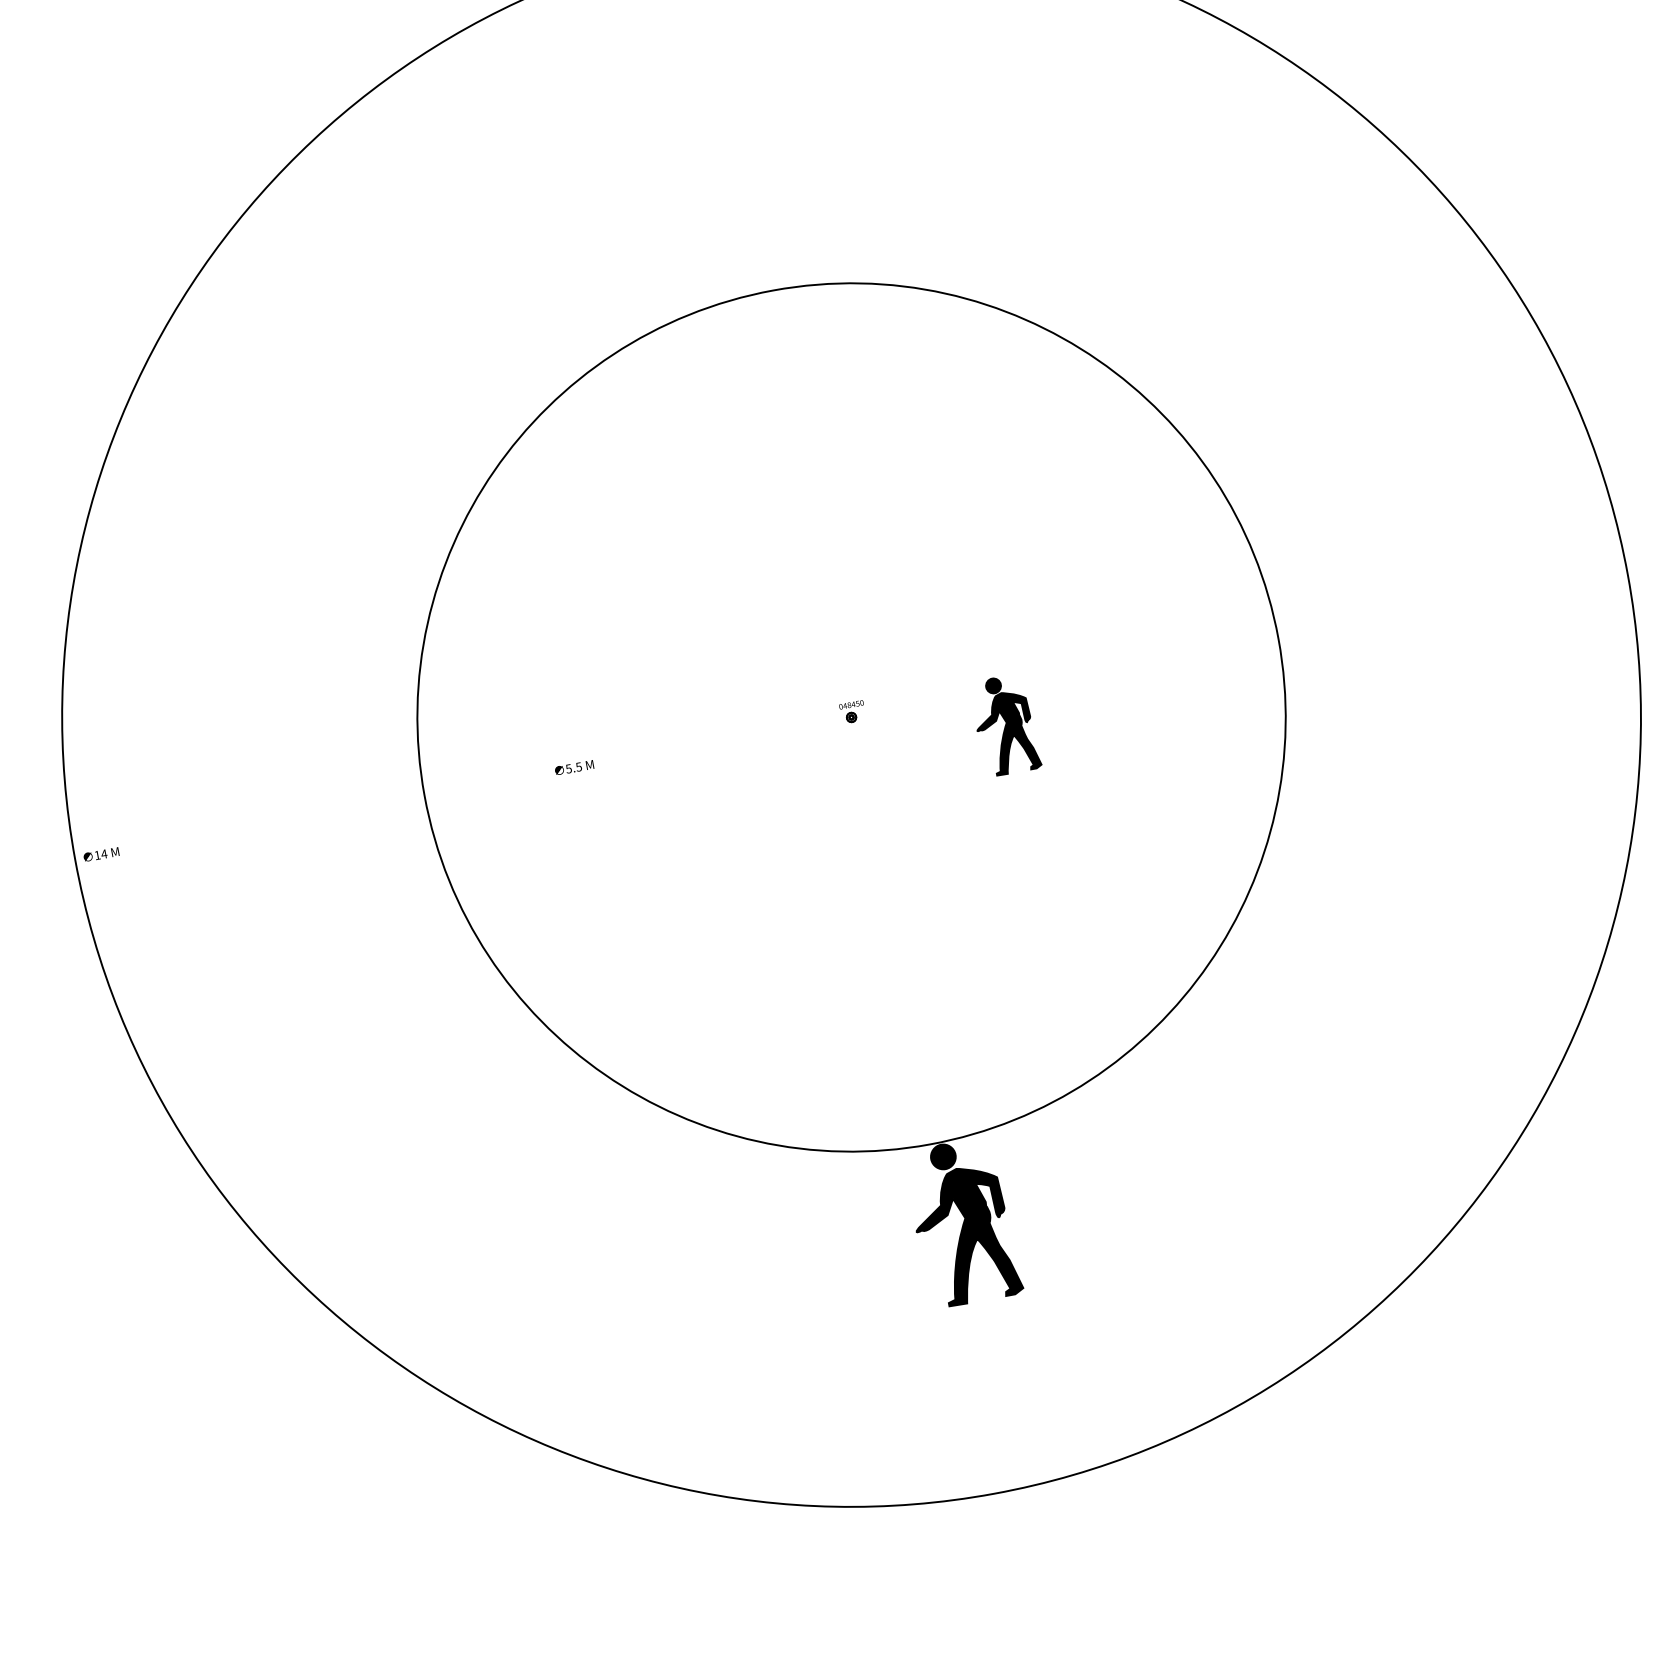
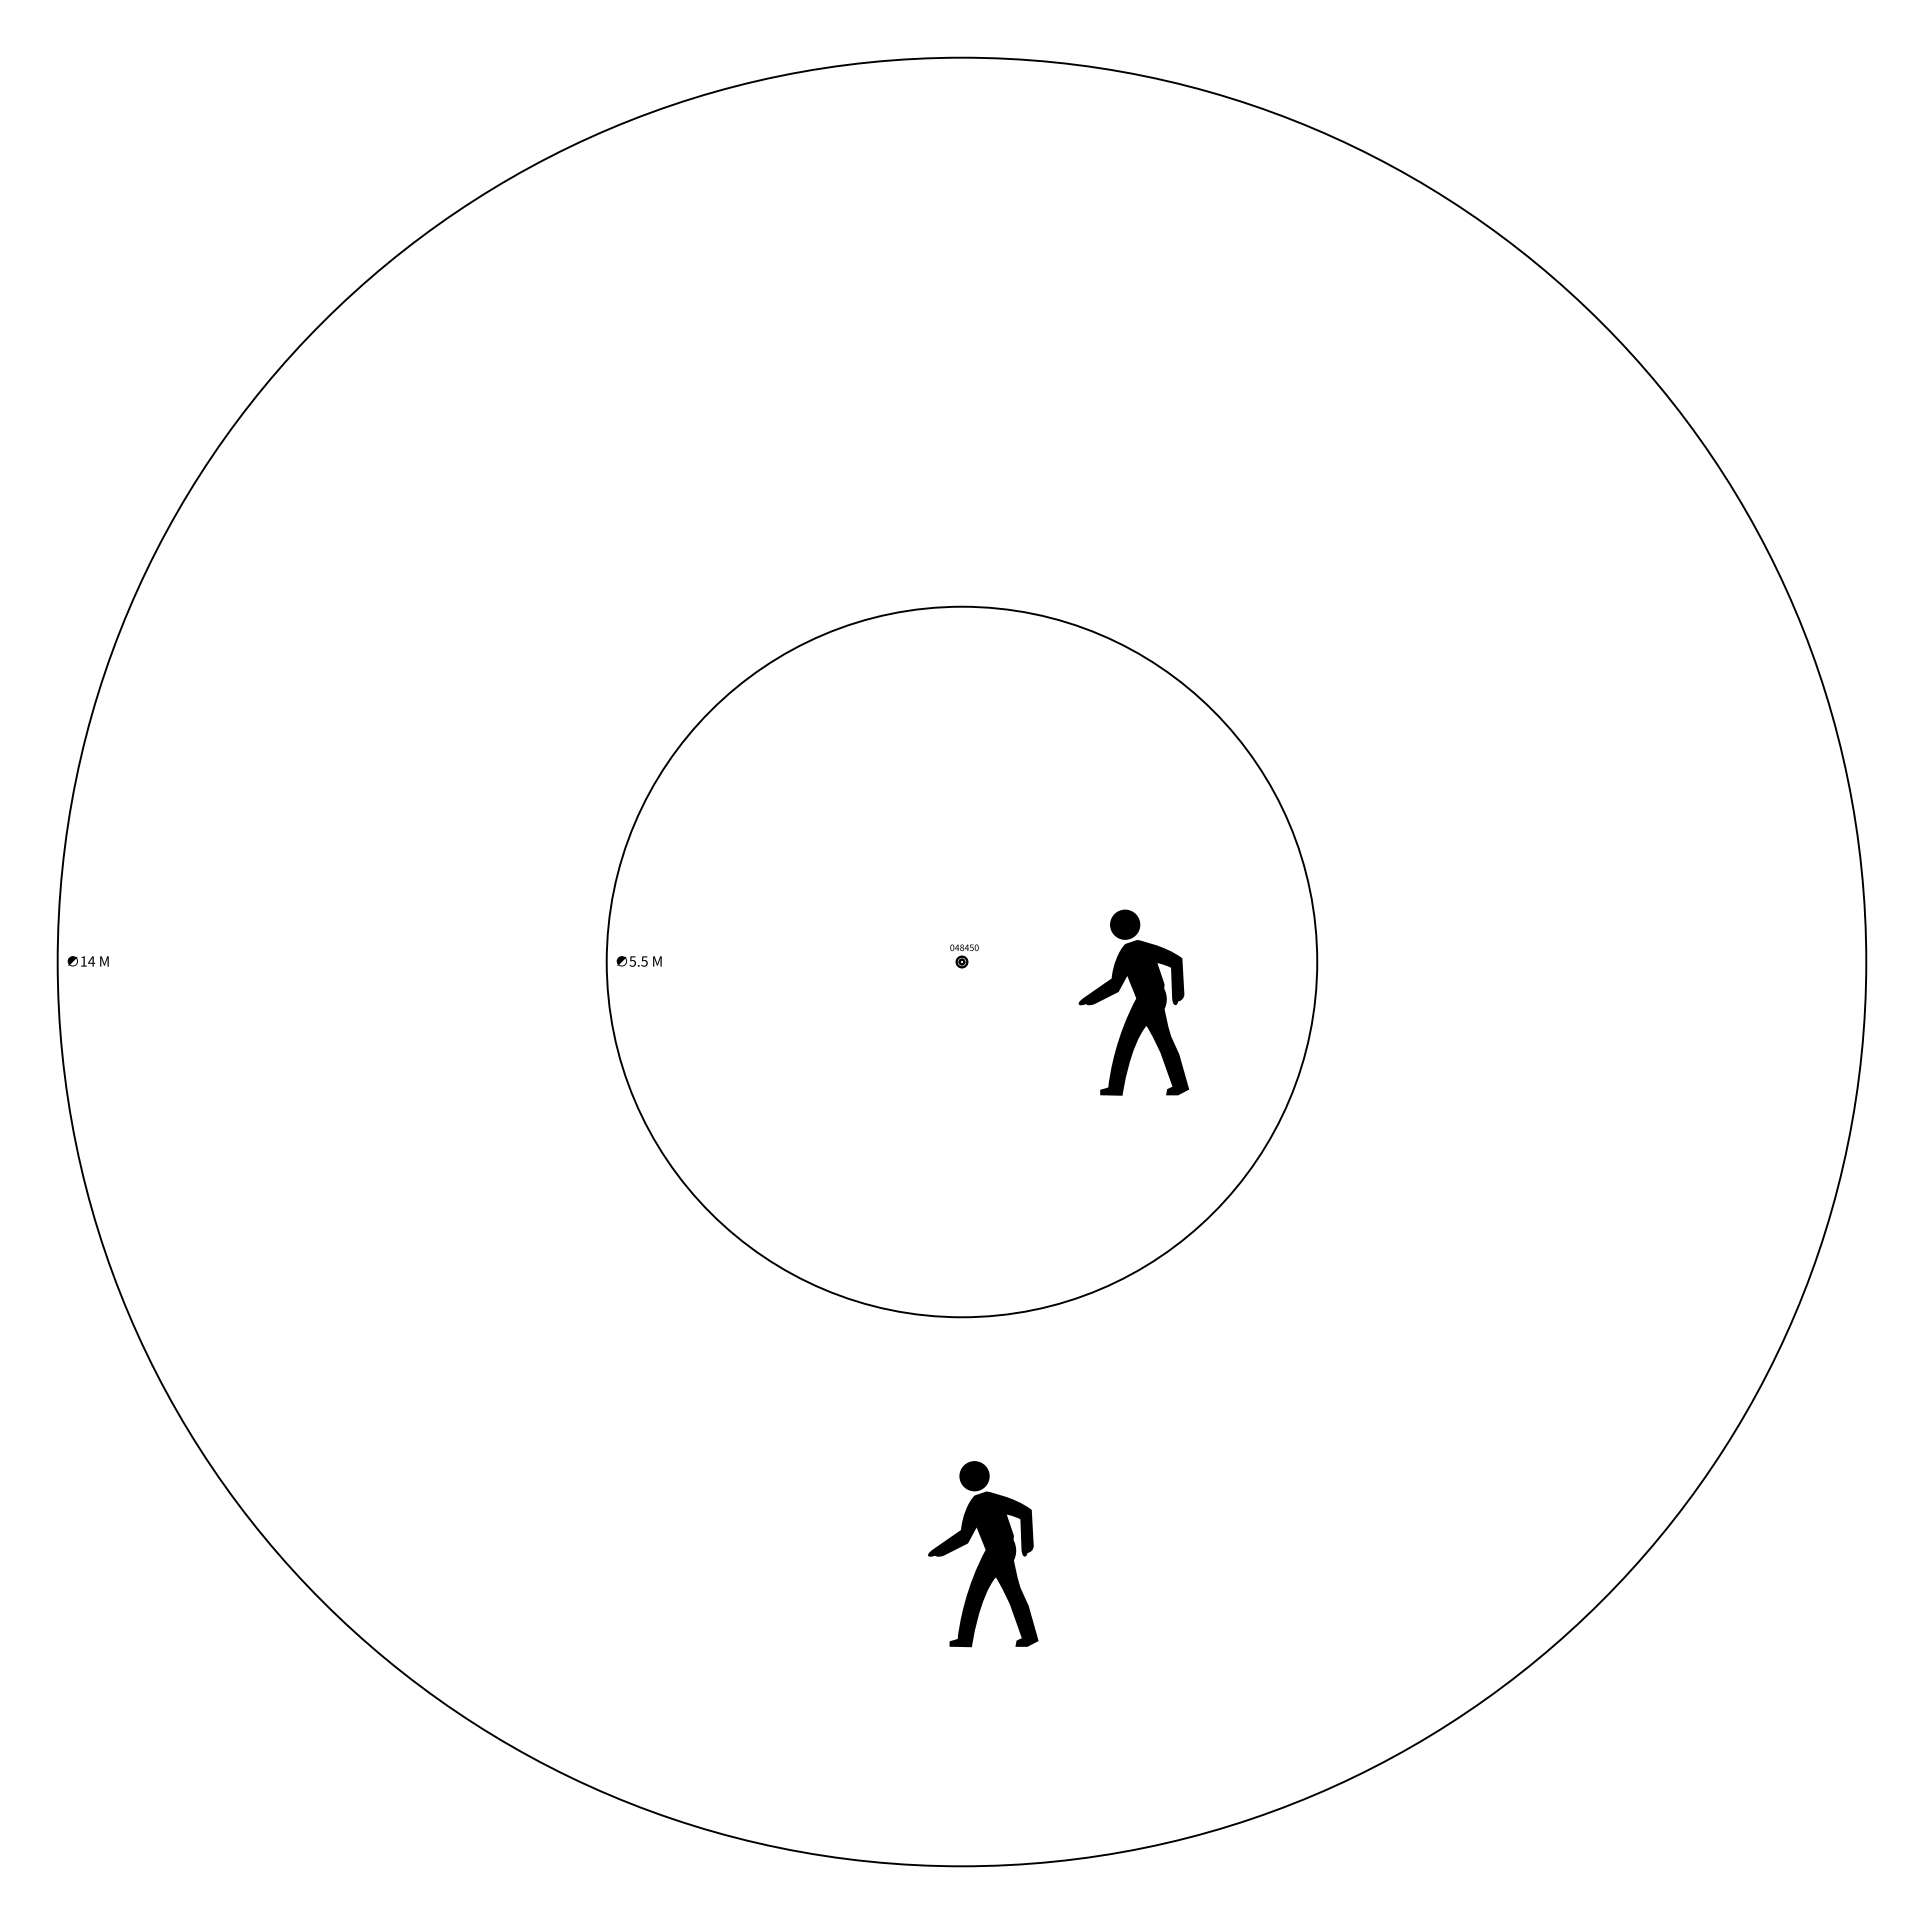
circle: (851, 717) -> (961, 961), size x0.71
part: (1005, 725) -> (1133, 1002), size x1.67

